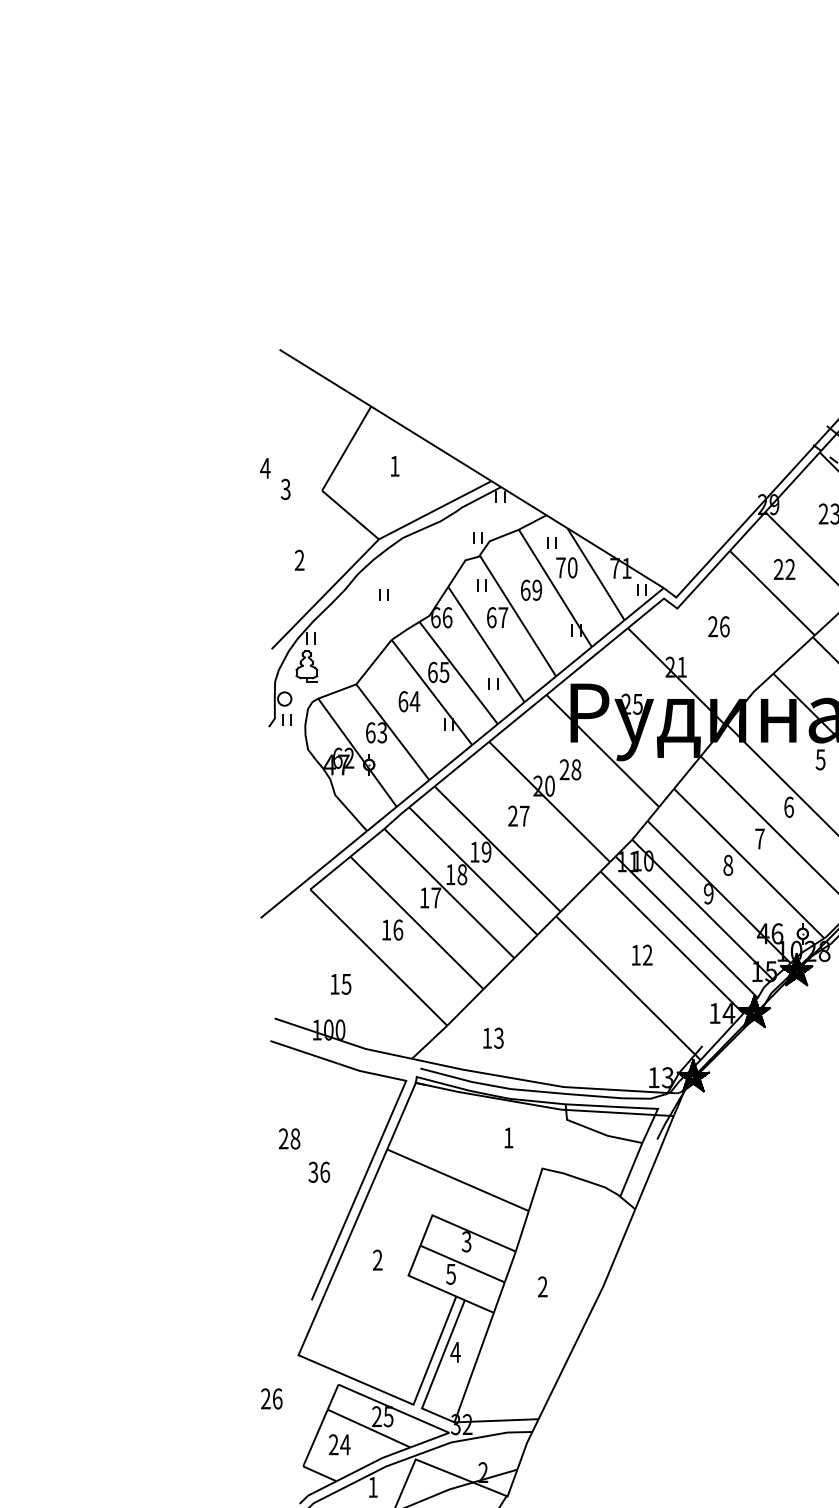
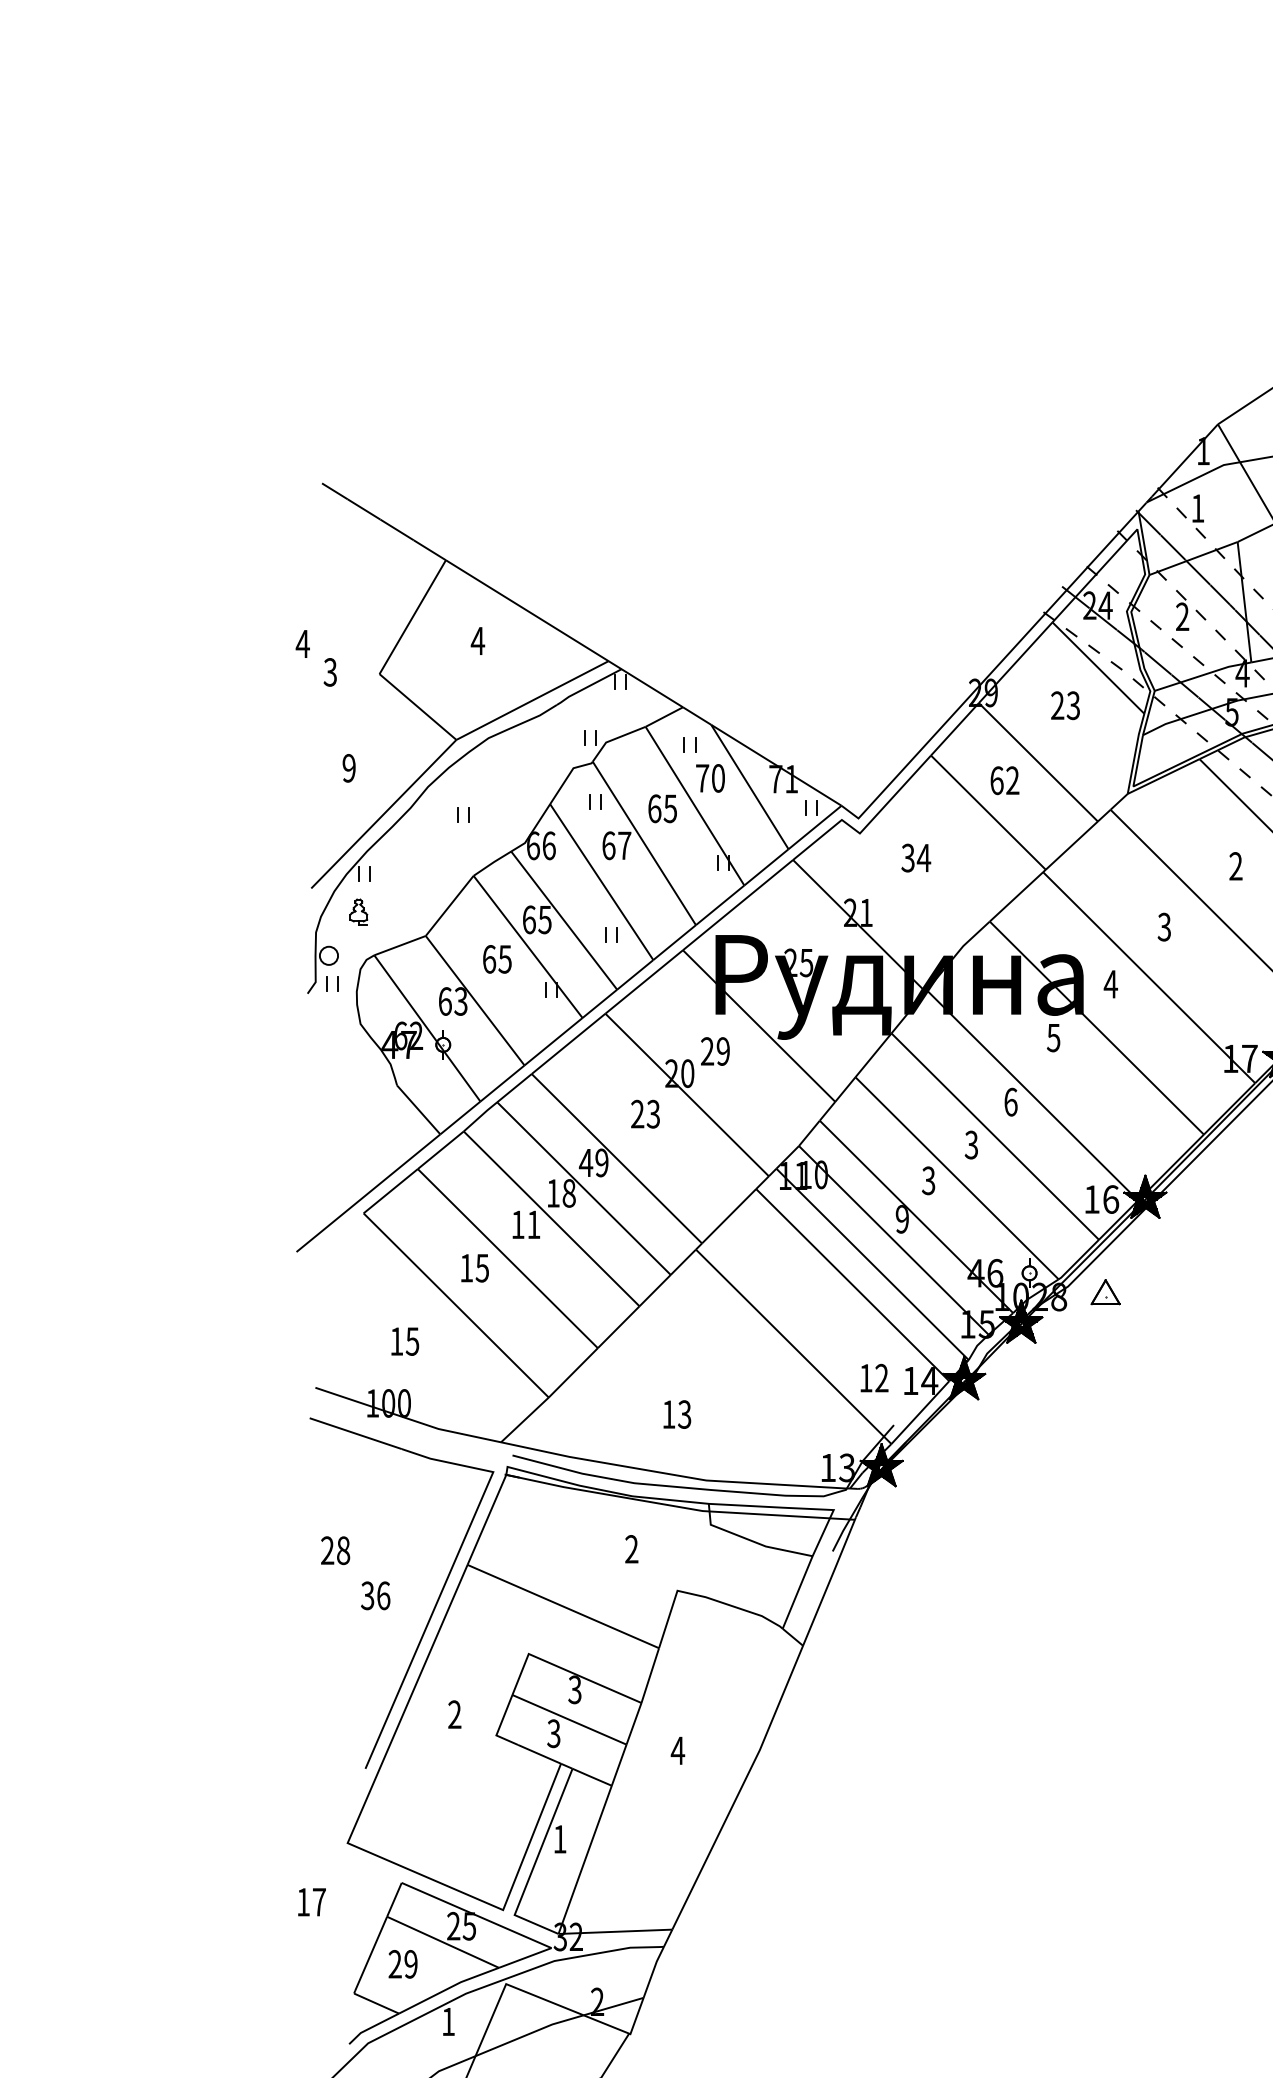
text: (394, 465) -> (477, 640), 1 -> 4
text: (299, 560) -> (348, 768), 2 -> 9
text: (778, 569) -> (996, 780), 22 -> 62
text: (536, 590) -> (669, 808), 69 -> 65
text: (719, 626) -> (916, 857), 26 -> 34
part: (306, 666) -> (358, 911), size x0.6
text: (415, 701) -> (505, 959), 64 -> 65
text: (575, 769) -> (722, 1051), 28 -> 29
text: (524, 815) -> (653, 1113), 27 -> 23
text: (759, 838) -> (971, 1144), 7 -> 3
text: (474, 851) -> (585, 1162), 19 -> 49
text: (728, 865) -> (928, 1180), 8 -> 3
text: (435, 897) -> (533, 1224), 17 -> 11
text: (398, 929) -> (482, 1267), 16 -> 15
text: (642, 954) -> (874, 1377), moved
text: (493, 1038) -> (677, 1414), moved
text: (508, 1138) -> (631, 1549), 1 -> 2
text: (450, 1274) -> (553, 1733), 5 -> 3
text: (542, 1286) -> (677, 1750), 2 -> 4
text: (455, 1352) -> (559, 1839), 4 -> 1
text: (271, 1398) -> (311, 1901), 26 -> 17
text: (344, 1444) -> (410, 1964), 24 -> 29

